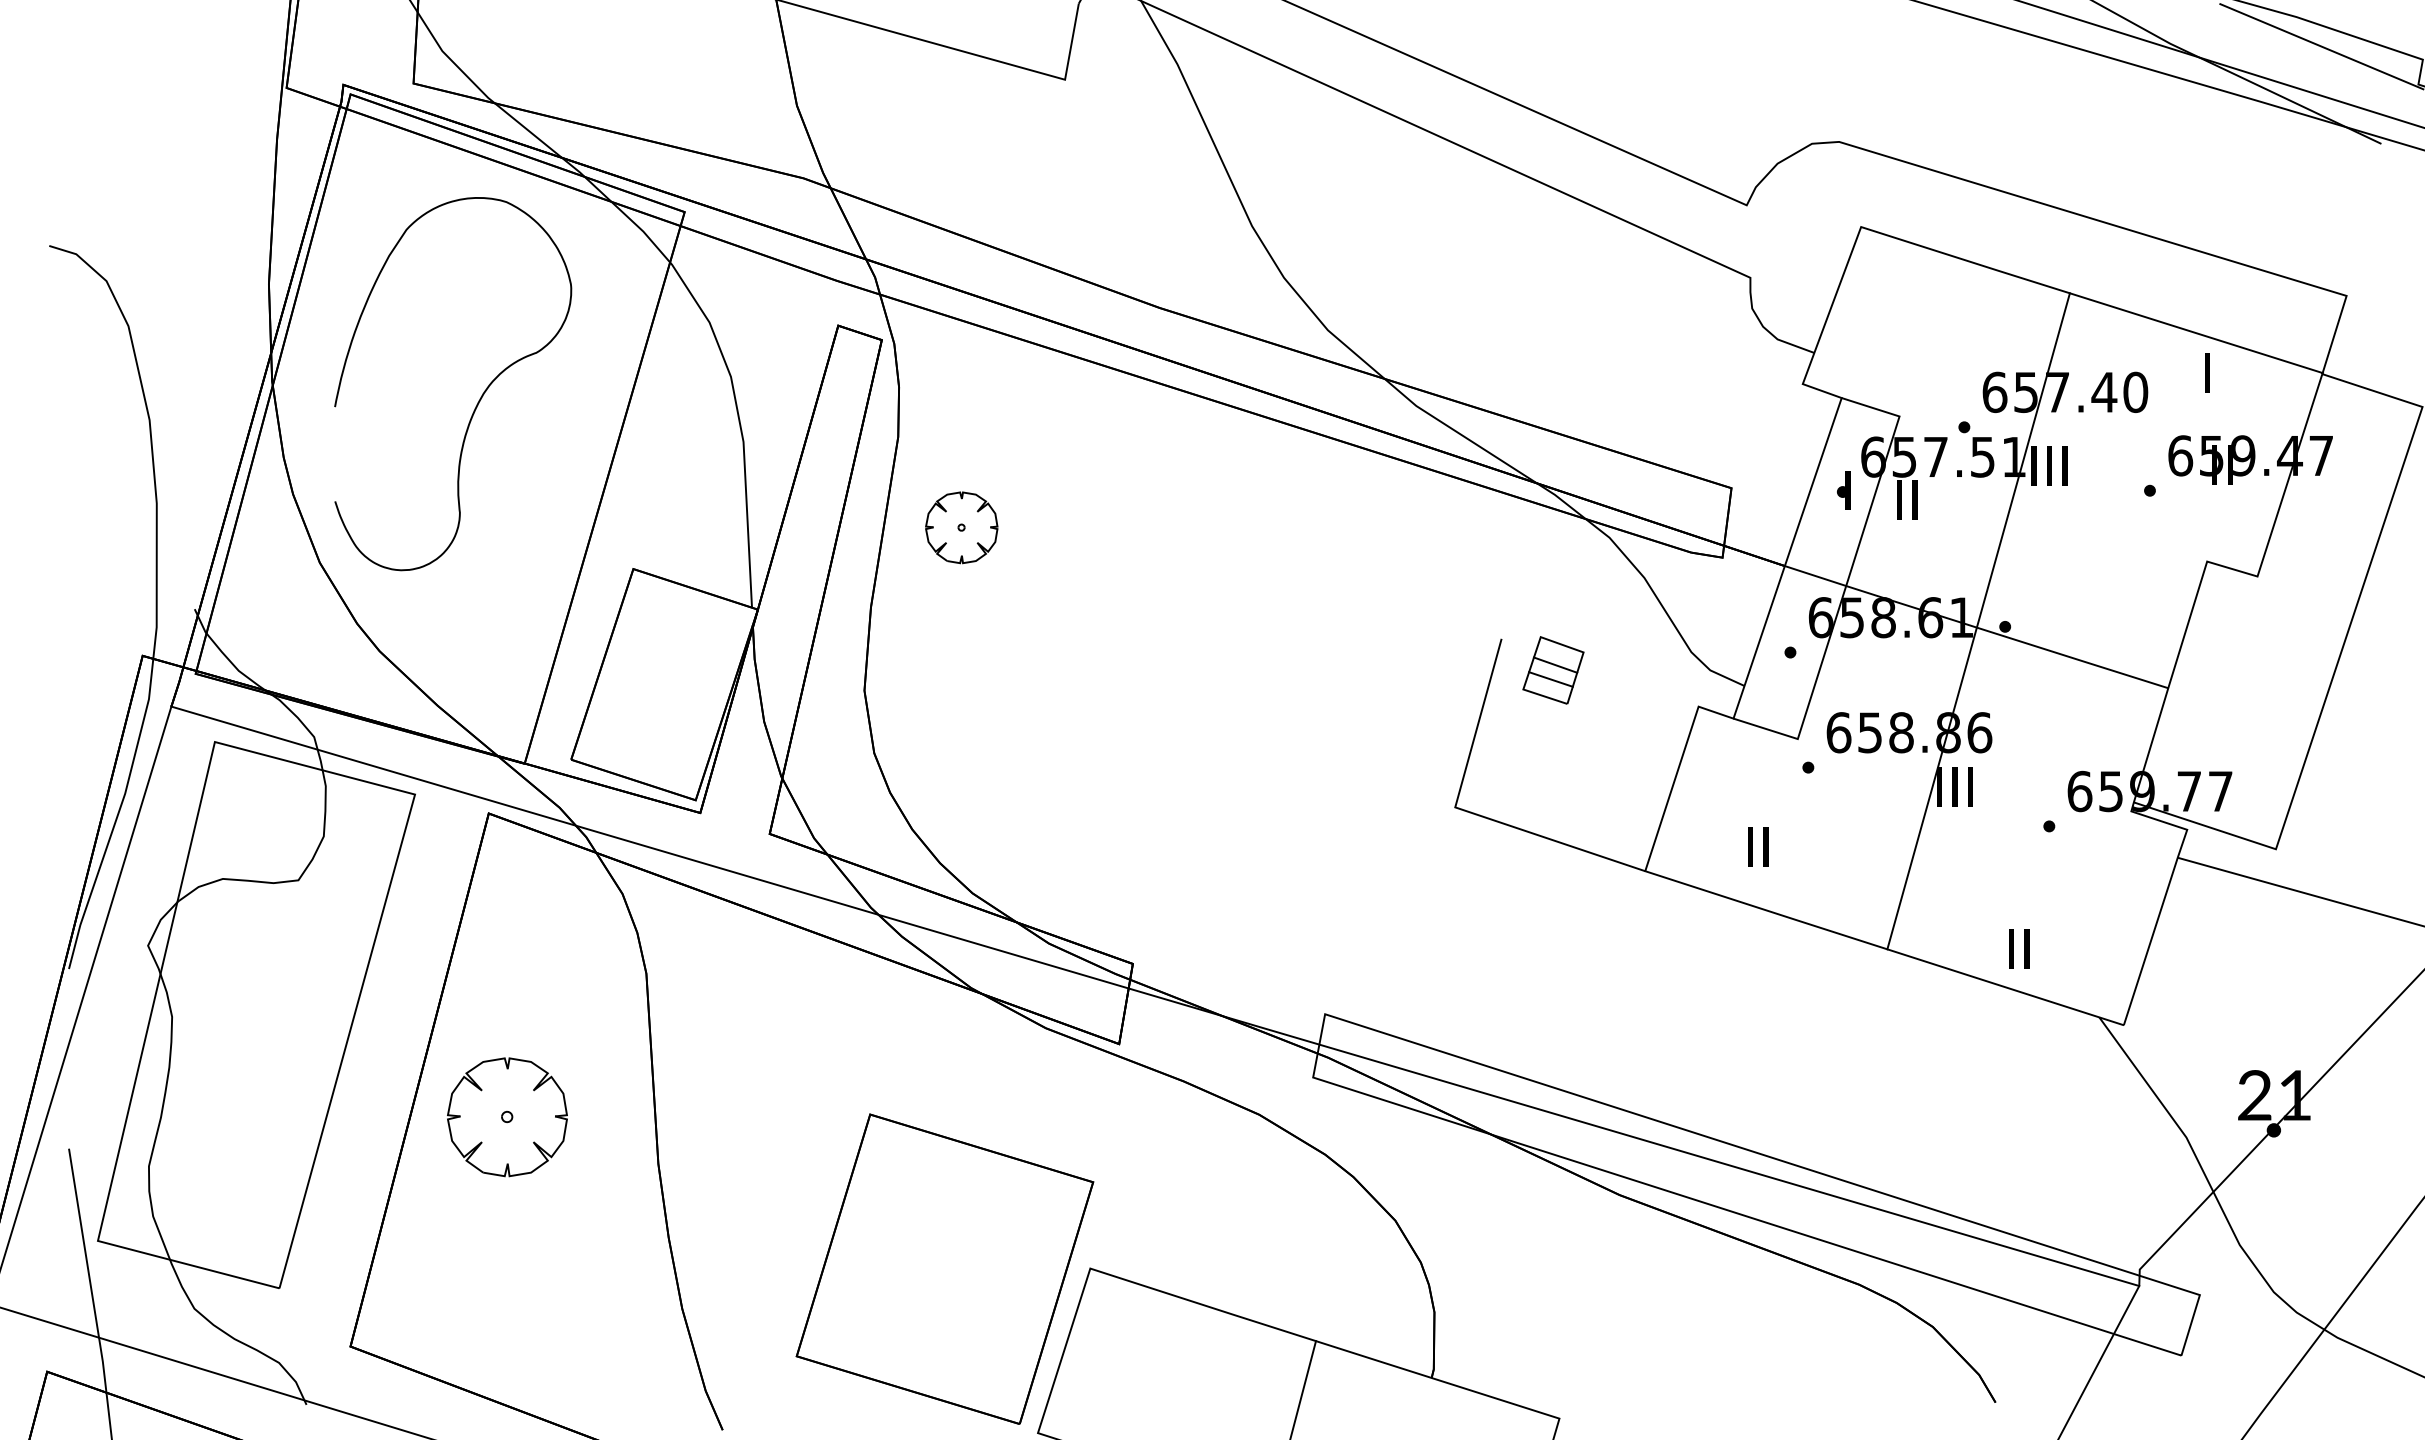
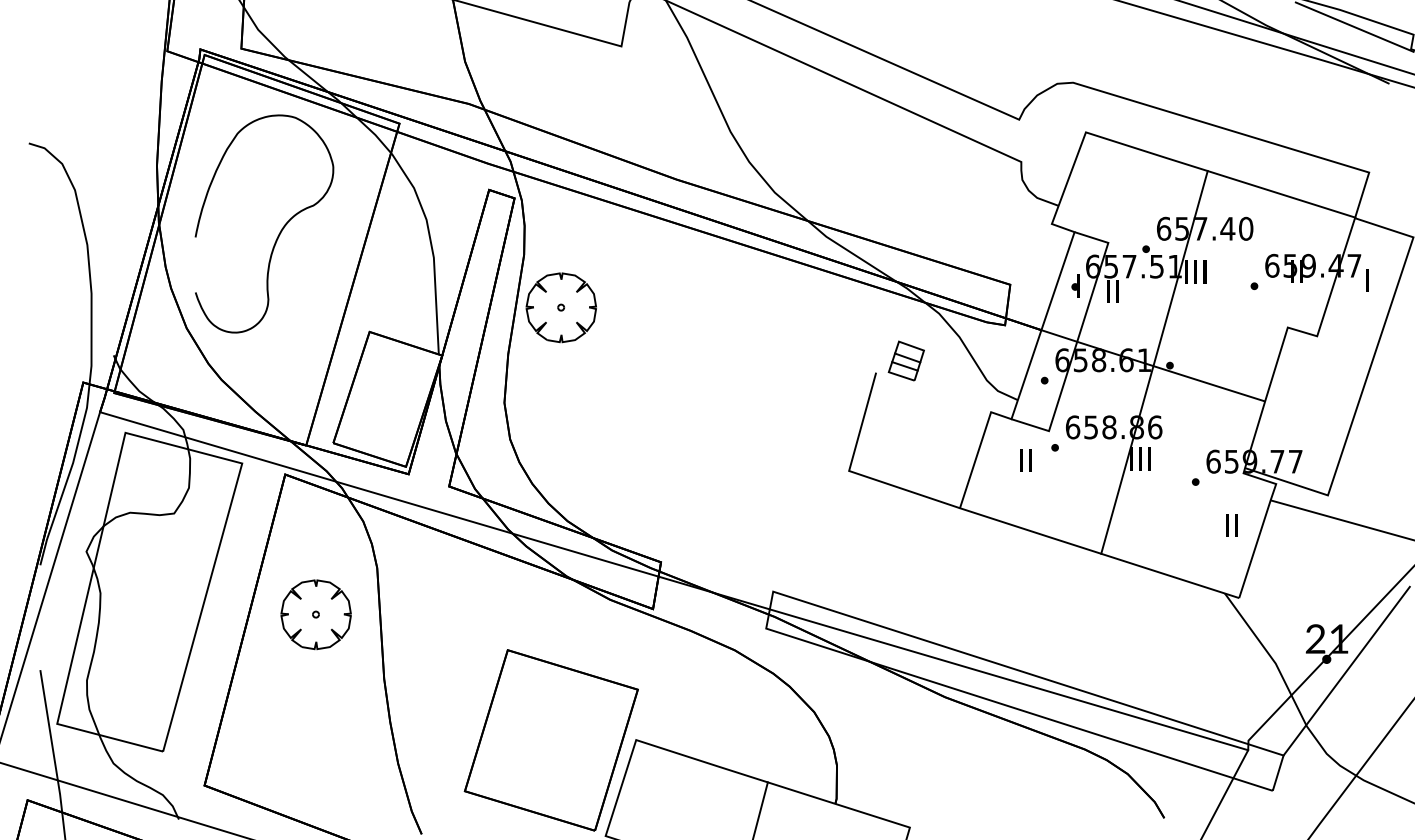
text: (2208, 372) -> (1367, 280), moved
part: (960, 527) -> (560, 307), size x1.67
part: (1551, 669) -> (905, 360), moved
text: (1757, 847) -> (1025, 460), moved
text: (2018, 948) -> (1231, 525), moved
part: (506, 1116) -> (315, 614), moved
line: (2307, 1149) -> (1346, 670), added

